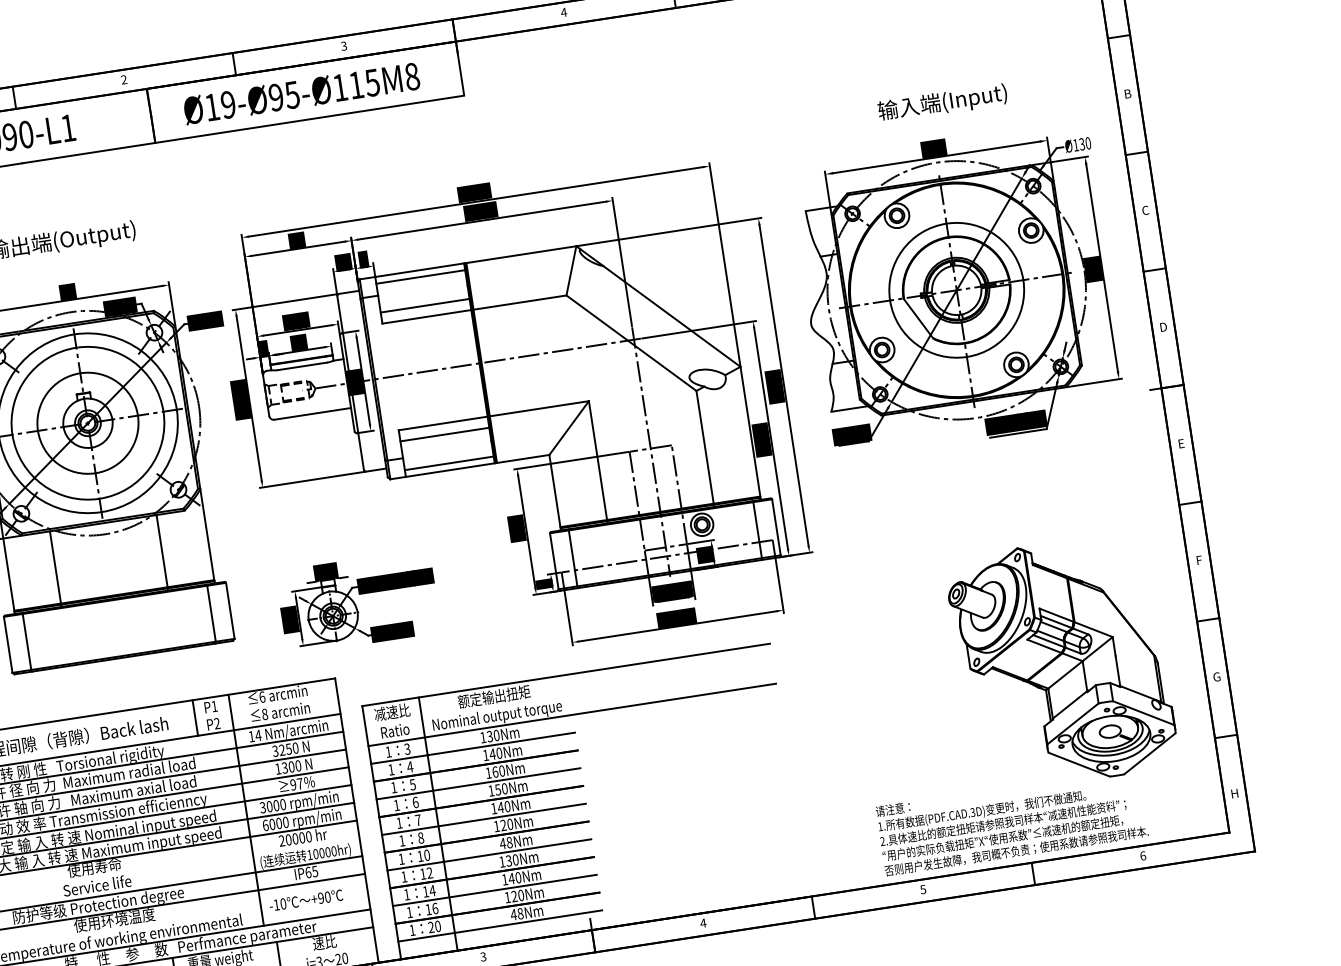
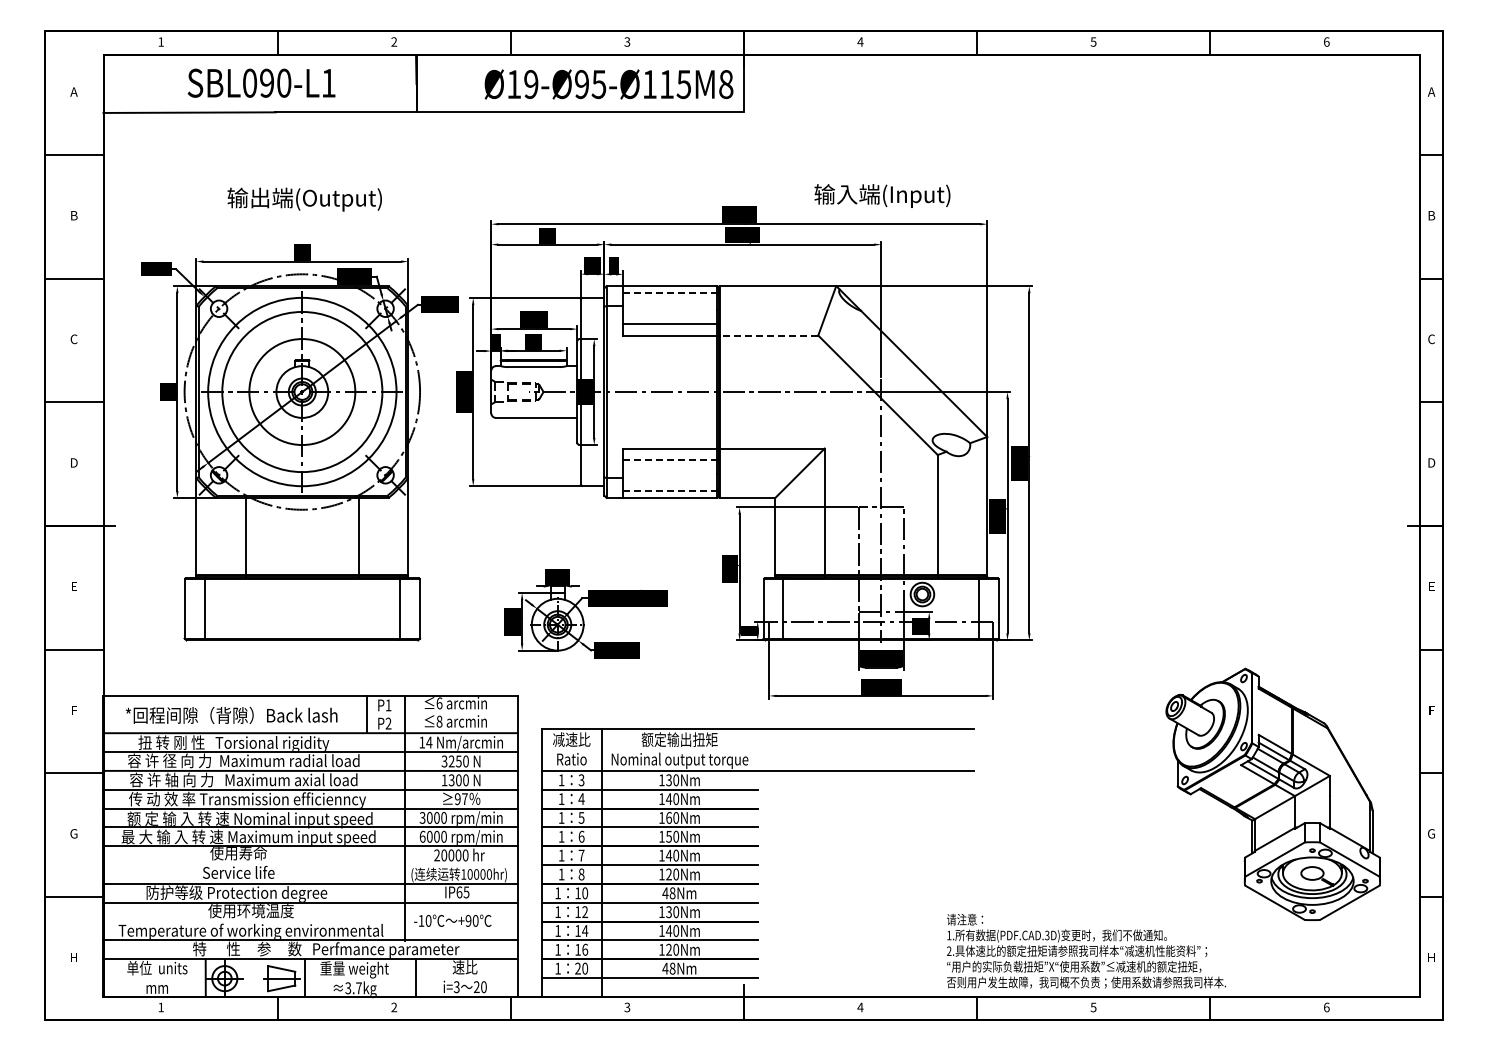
text: (301, 93) -> (608, 84), moved
text: (942, 102) -> (882, 195), moved
line: (421, 277) -> (670, 293), solid -> dashed
part: (958, 289) -> (1225, 391), removed
line: (519, 302) -> (768, 335), solid -> dashed
line: (445, 434) -> (670, 460), solid -> dashed
line: (449, 463) -> (670, 490), solid -> dashed
part: (357, 601) -> (585, 613), moved
text: (1012, 821) -> (1086, 950), moved

